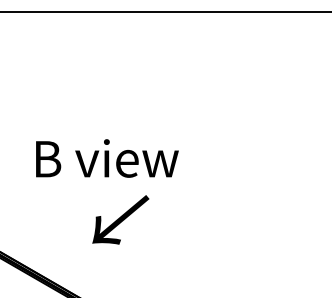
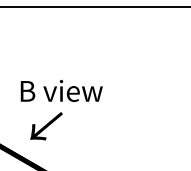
text: (120, 220) -> (46, 126), moved

